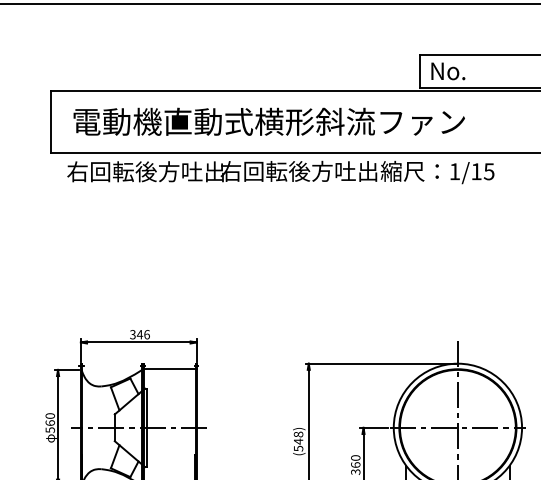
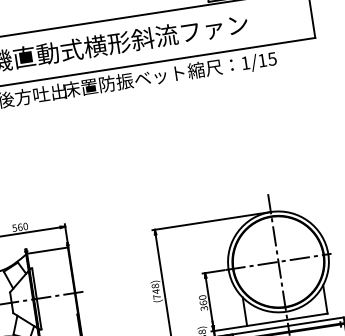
text: (298, 170) -> (123, 80), 右回転後方吐出 -> 床置防振ベット
text: (139, 334) -> (19, 227), 346 -> 560
text: (298, 448) -> (156, 296), (548) -> (748)

